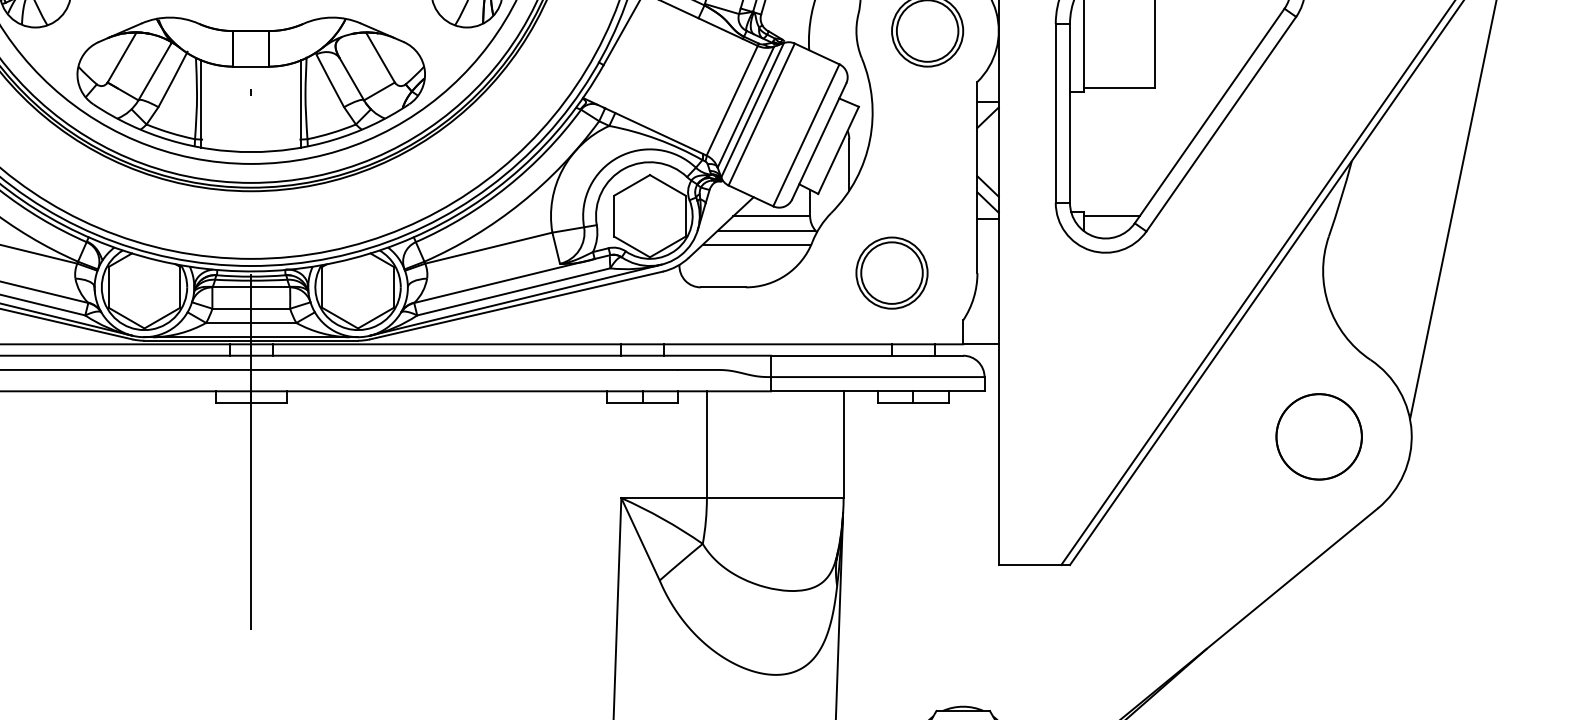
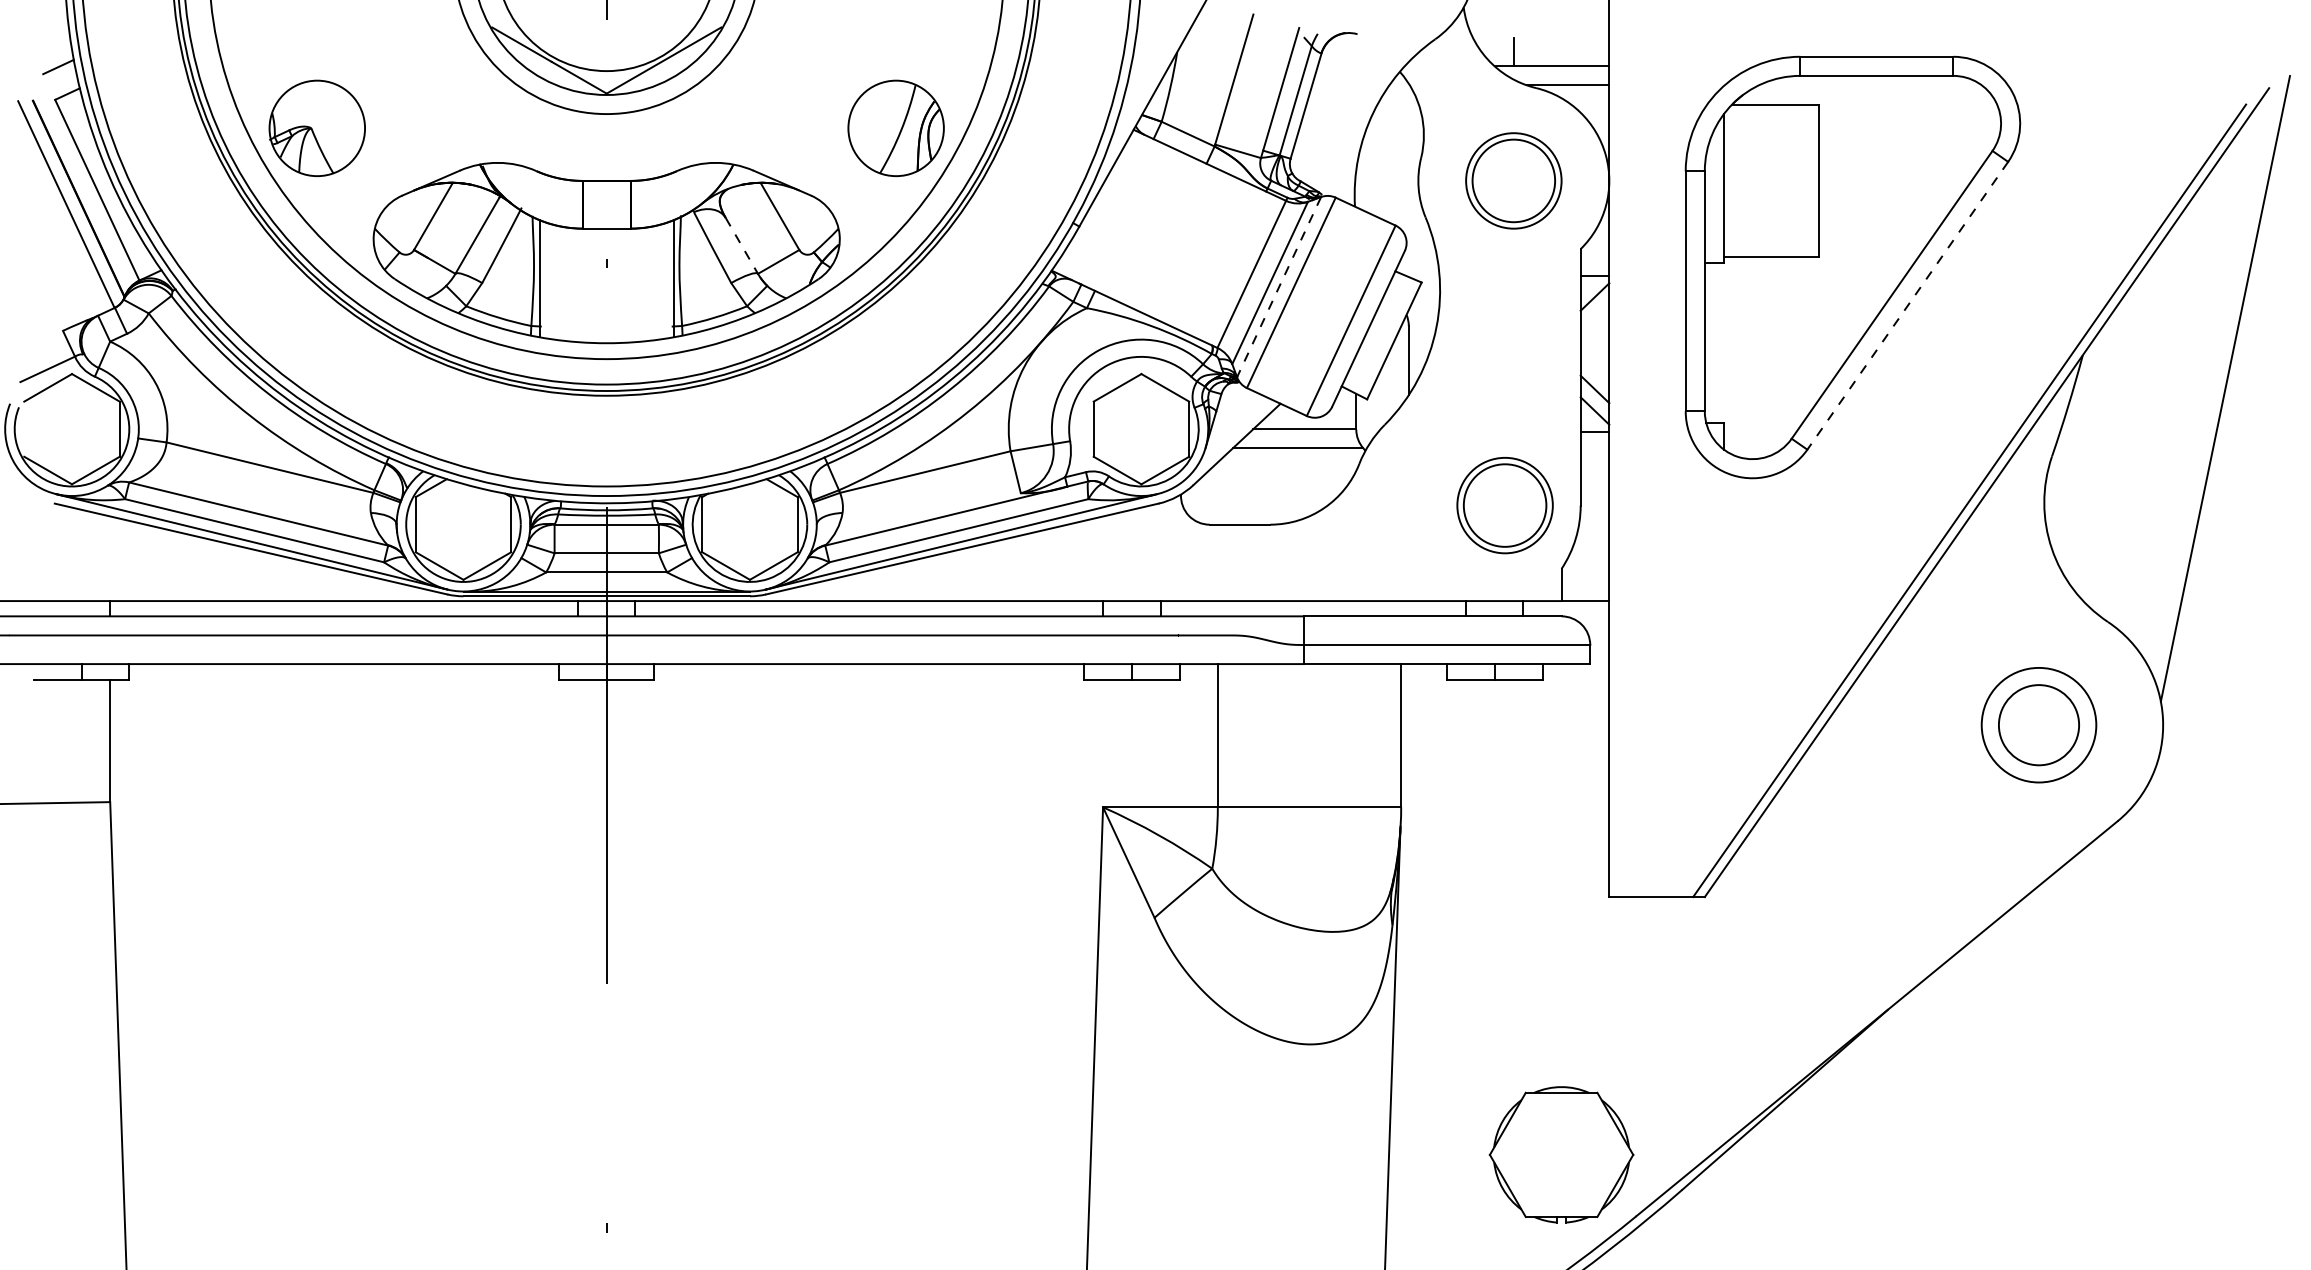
line: (352, 79) -> (742, 246), solid -> dashed
line: (752, 110) -> (1278, 287), solid -> dashed
line: (1221, 124) -> (1907, 306), solid -> dashed
line: (1111, 216) -> (1760, 429), removed
line: (756, 244) -> (1284, 467), removed
part: (891, 273) -> (1504, 505), moved
circle: (1318, 436) -> (2038, 724), size x0.7

